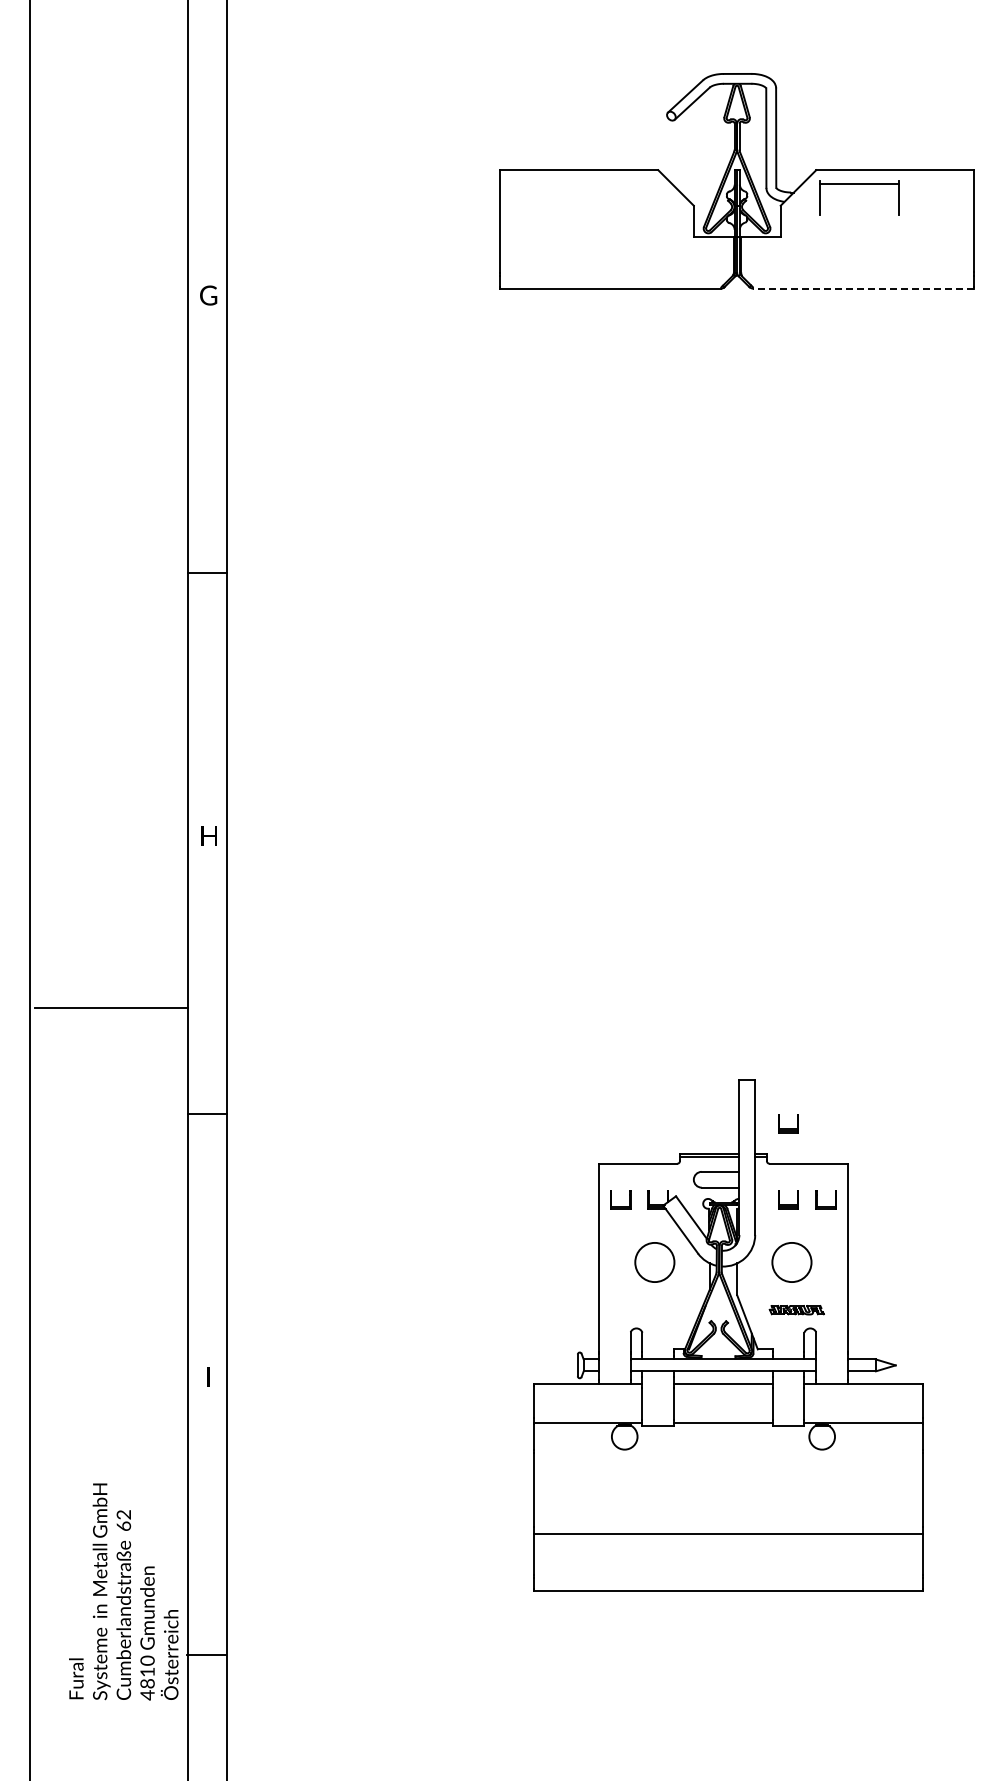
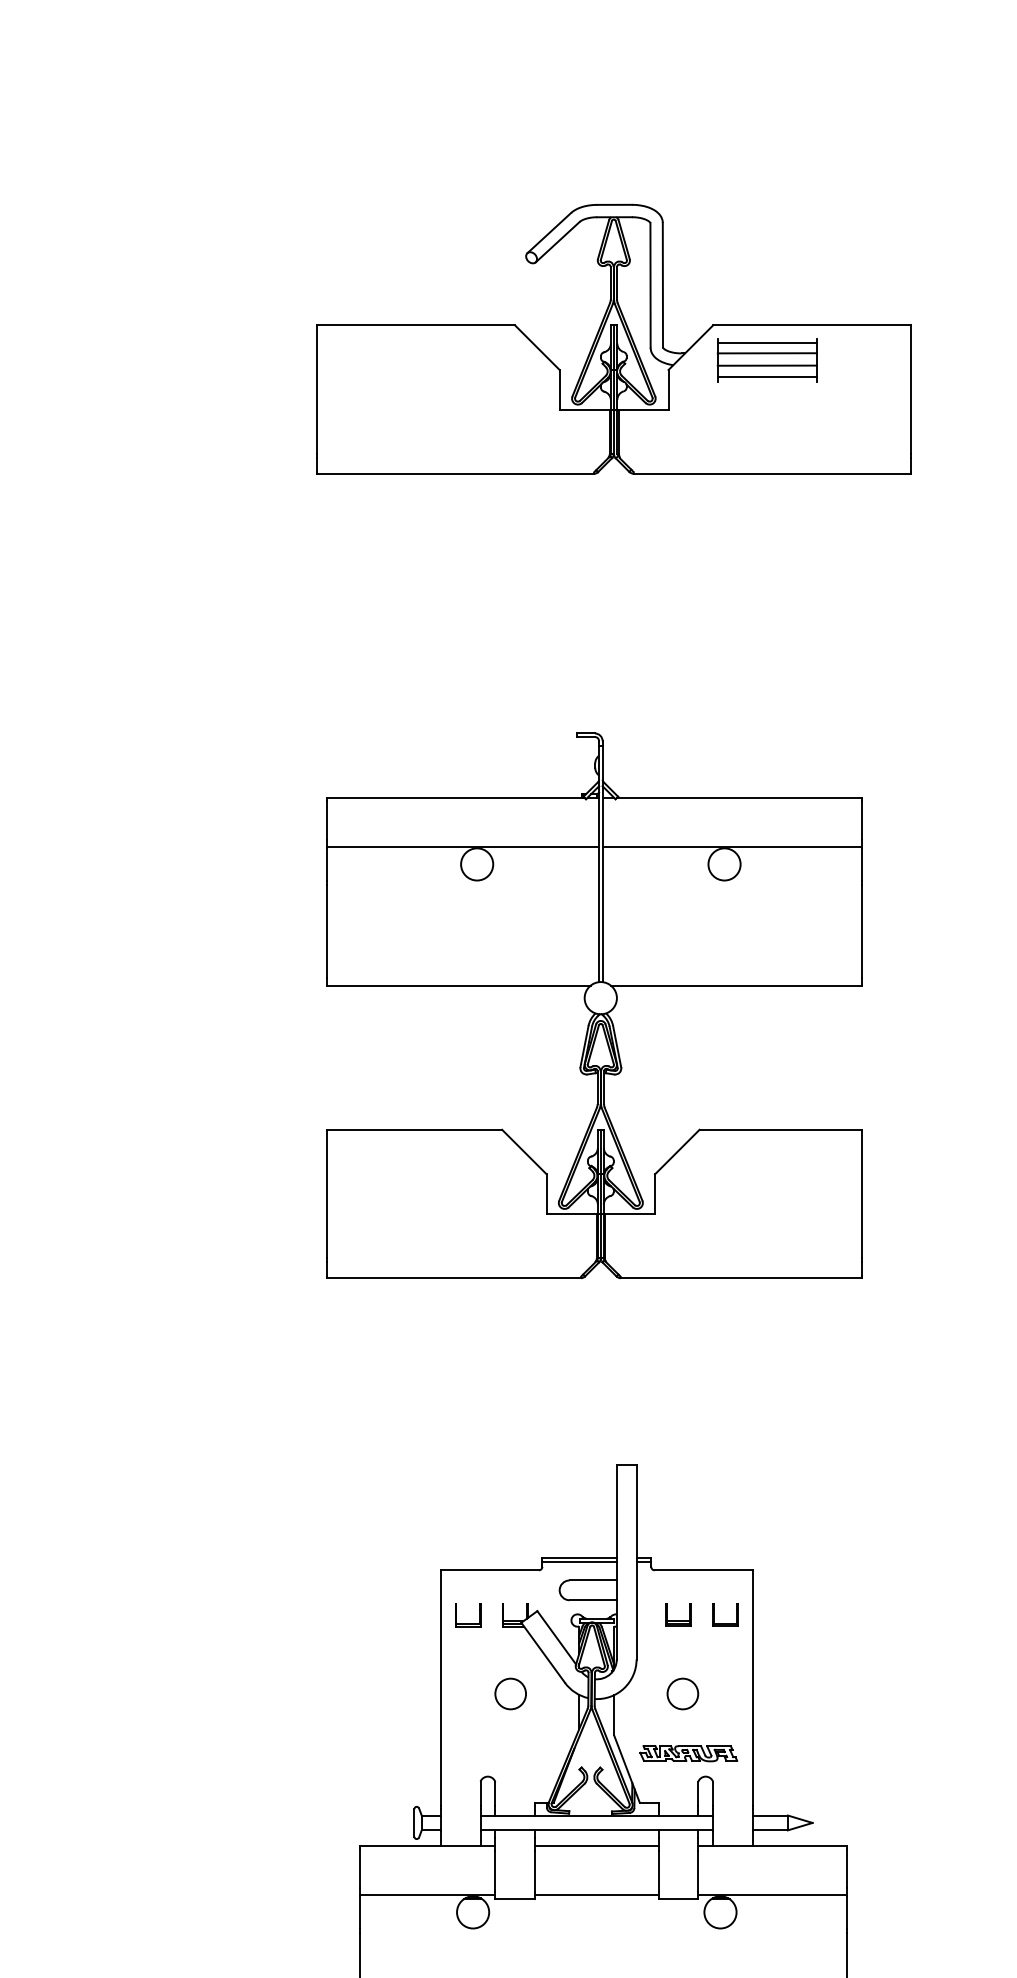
line: (859, 192) -> (767, 353), added
line: (859, 202) -> (767, 365), added
line: (859, 211) -> (767, 377), added
line: (863, 288) -> (772, 473), dashed -> solid
part: (721, 713) -> (594, 1006), added
part: (788, 1123) -> (678, 1519), removed
circle: (654, 1262) -> (510, 1694), size x0.62
circle: (792, 1262) -> (683, 1694), size x0.62
part: (796, 1310) -> (688, 1754), size x1.43

